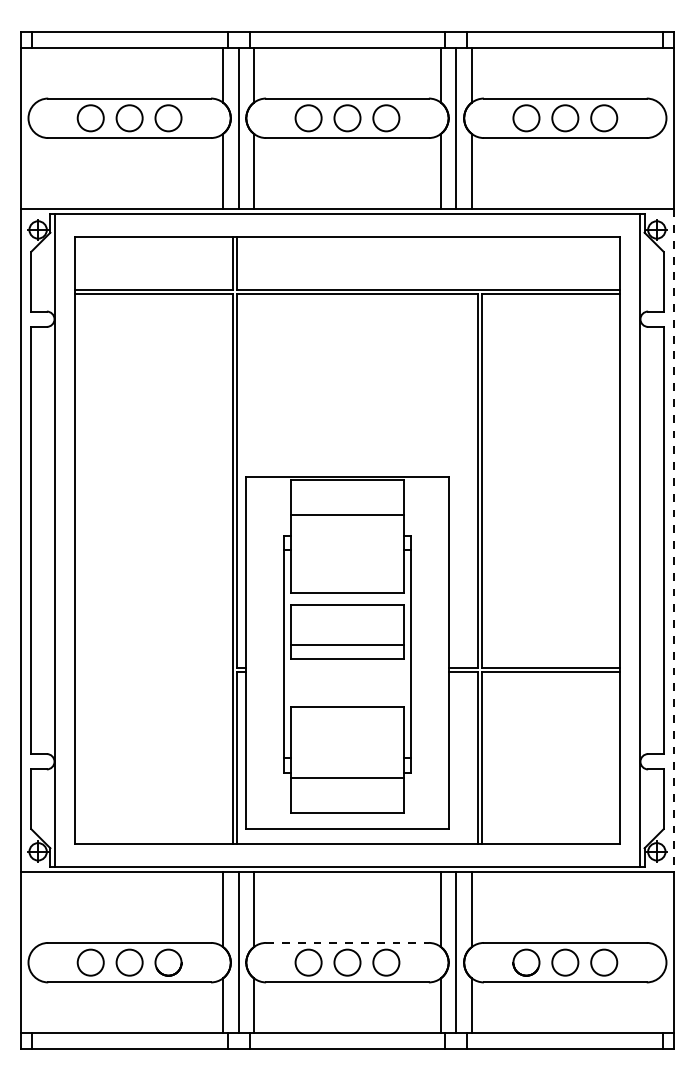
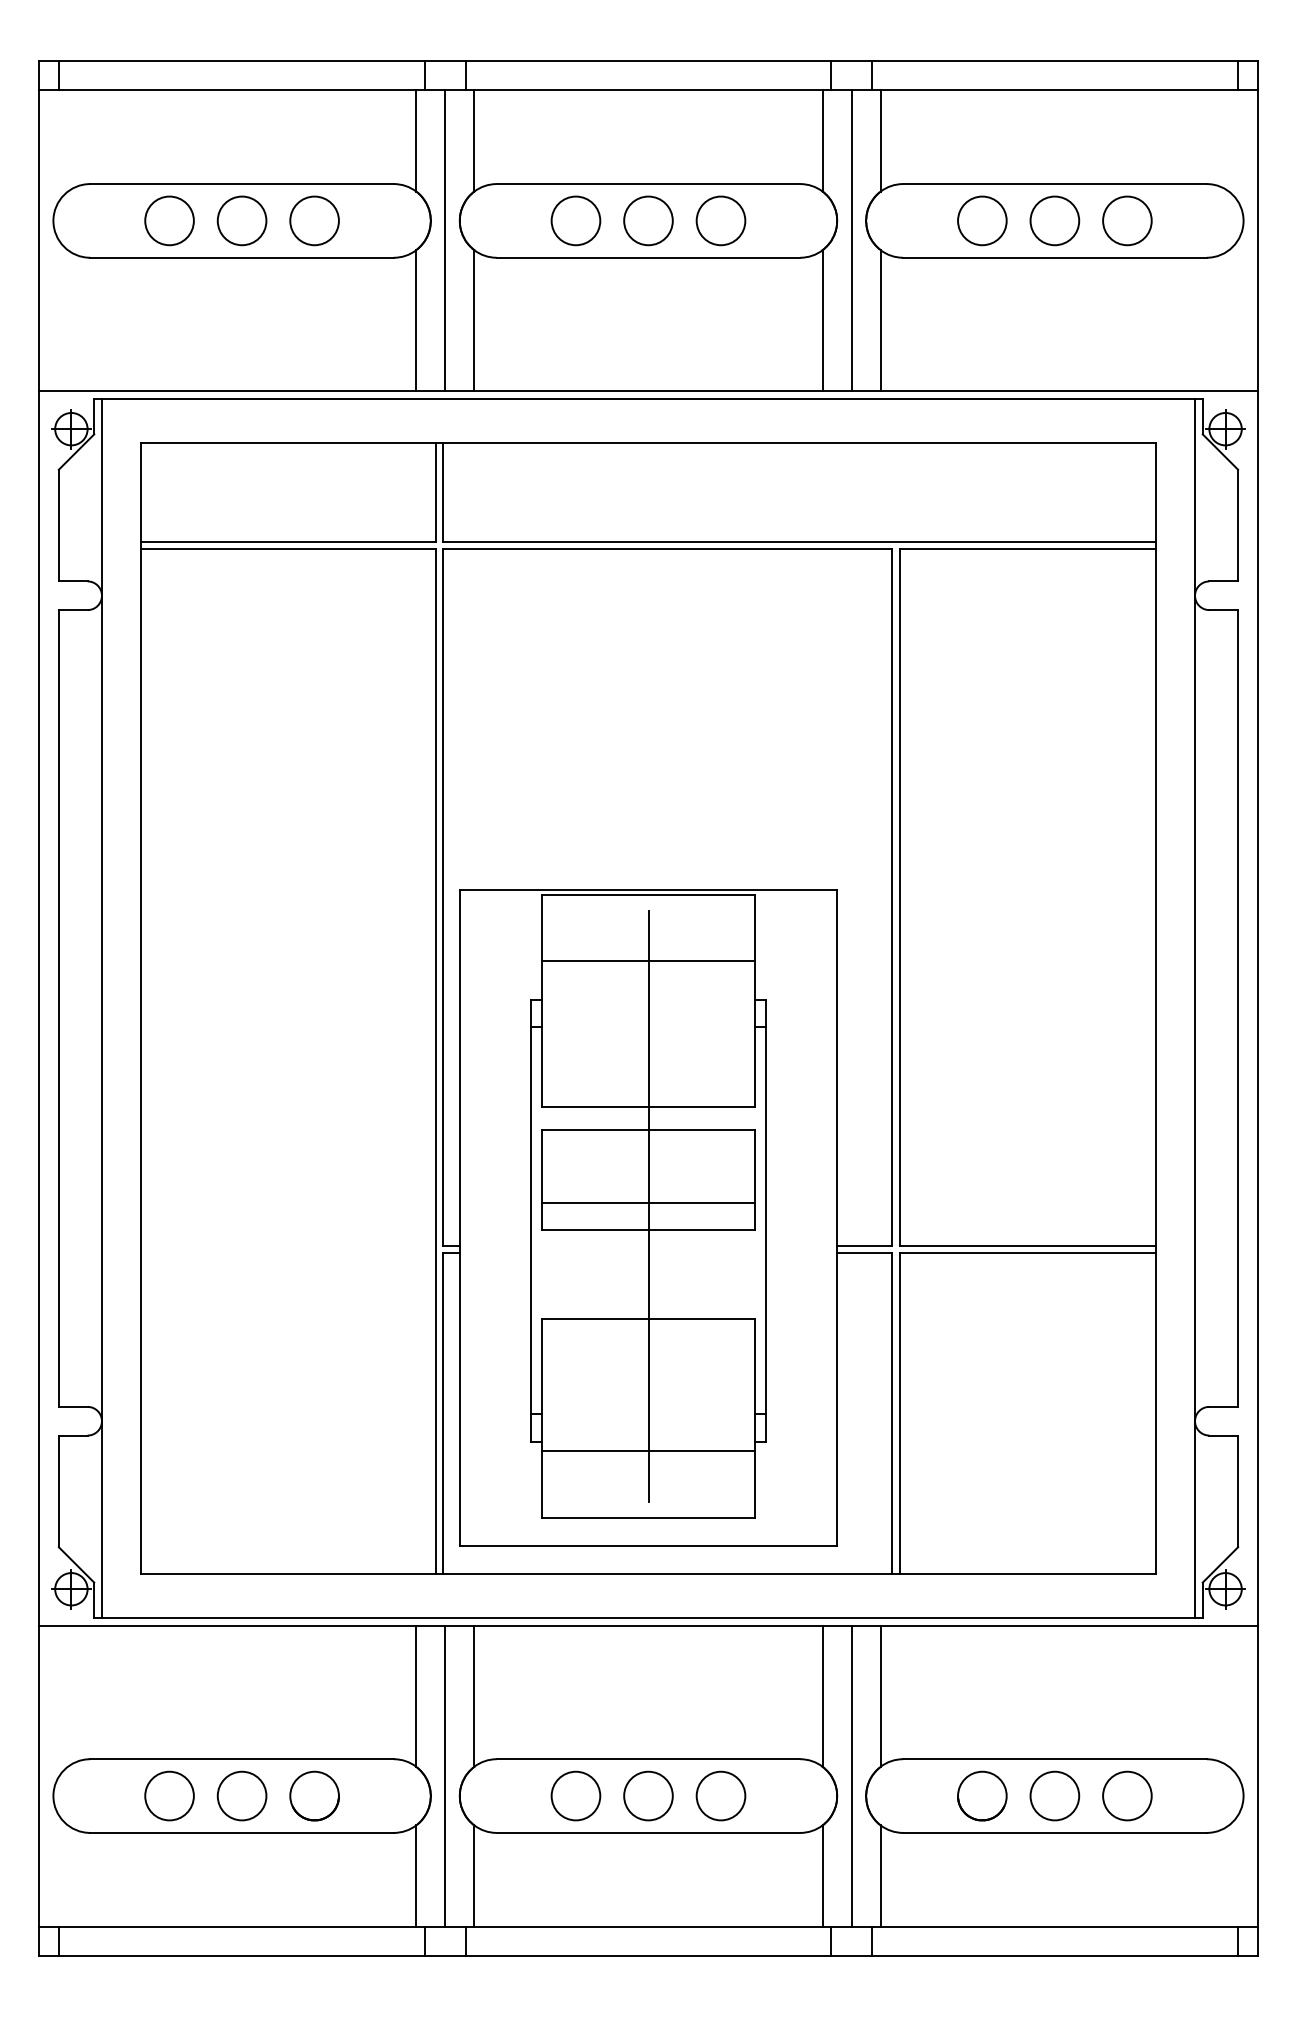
line: (674, 540) -> (1258, 1008), dashed -> solid
line: (347, 646) -> (648, 1206), added
line: (347, 942) -> (648, 1758), dashed -> solid

